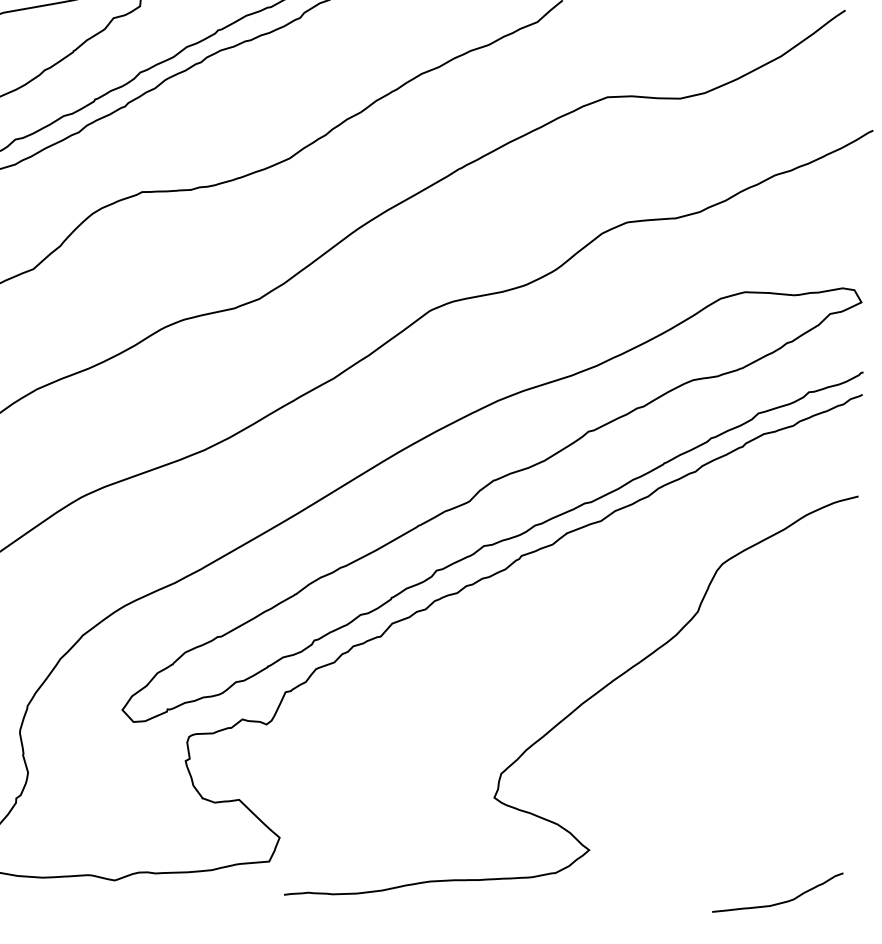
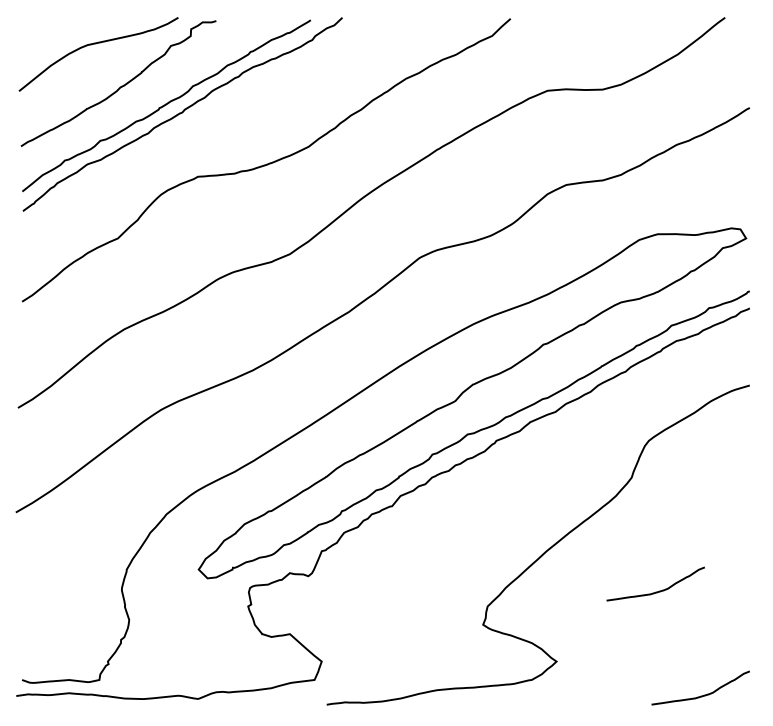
curve: (723, 762) -> (655, 591), added

